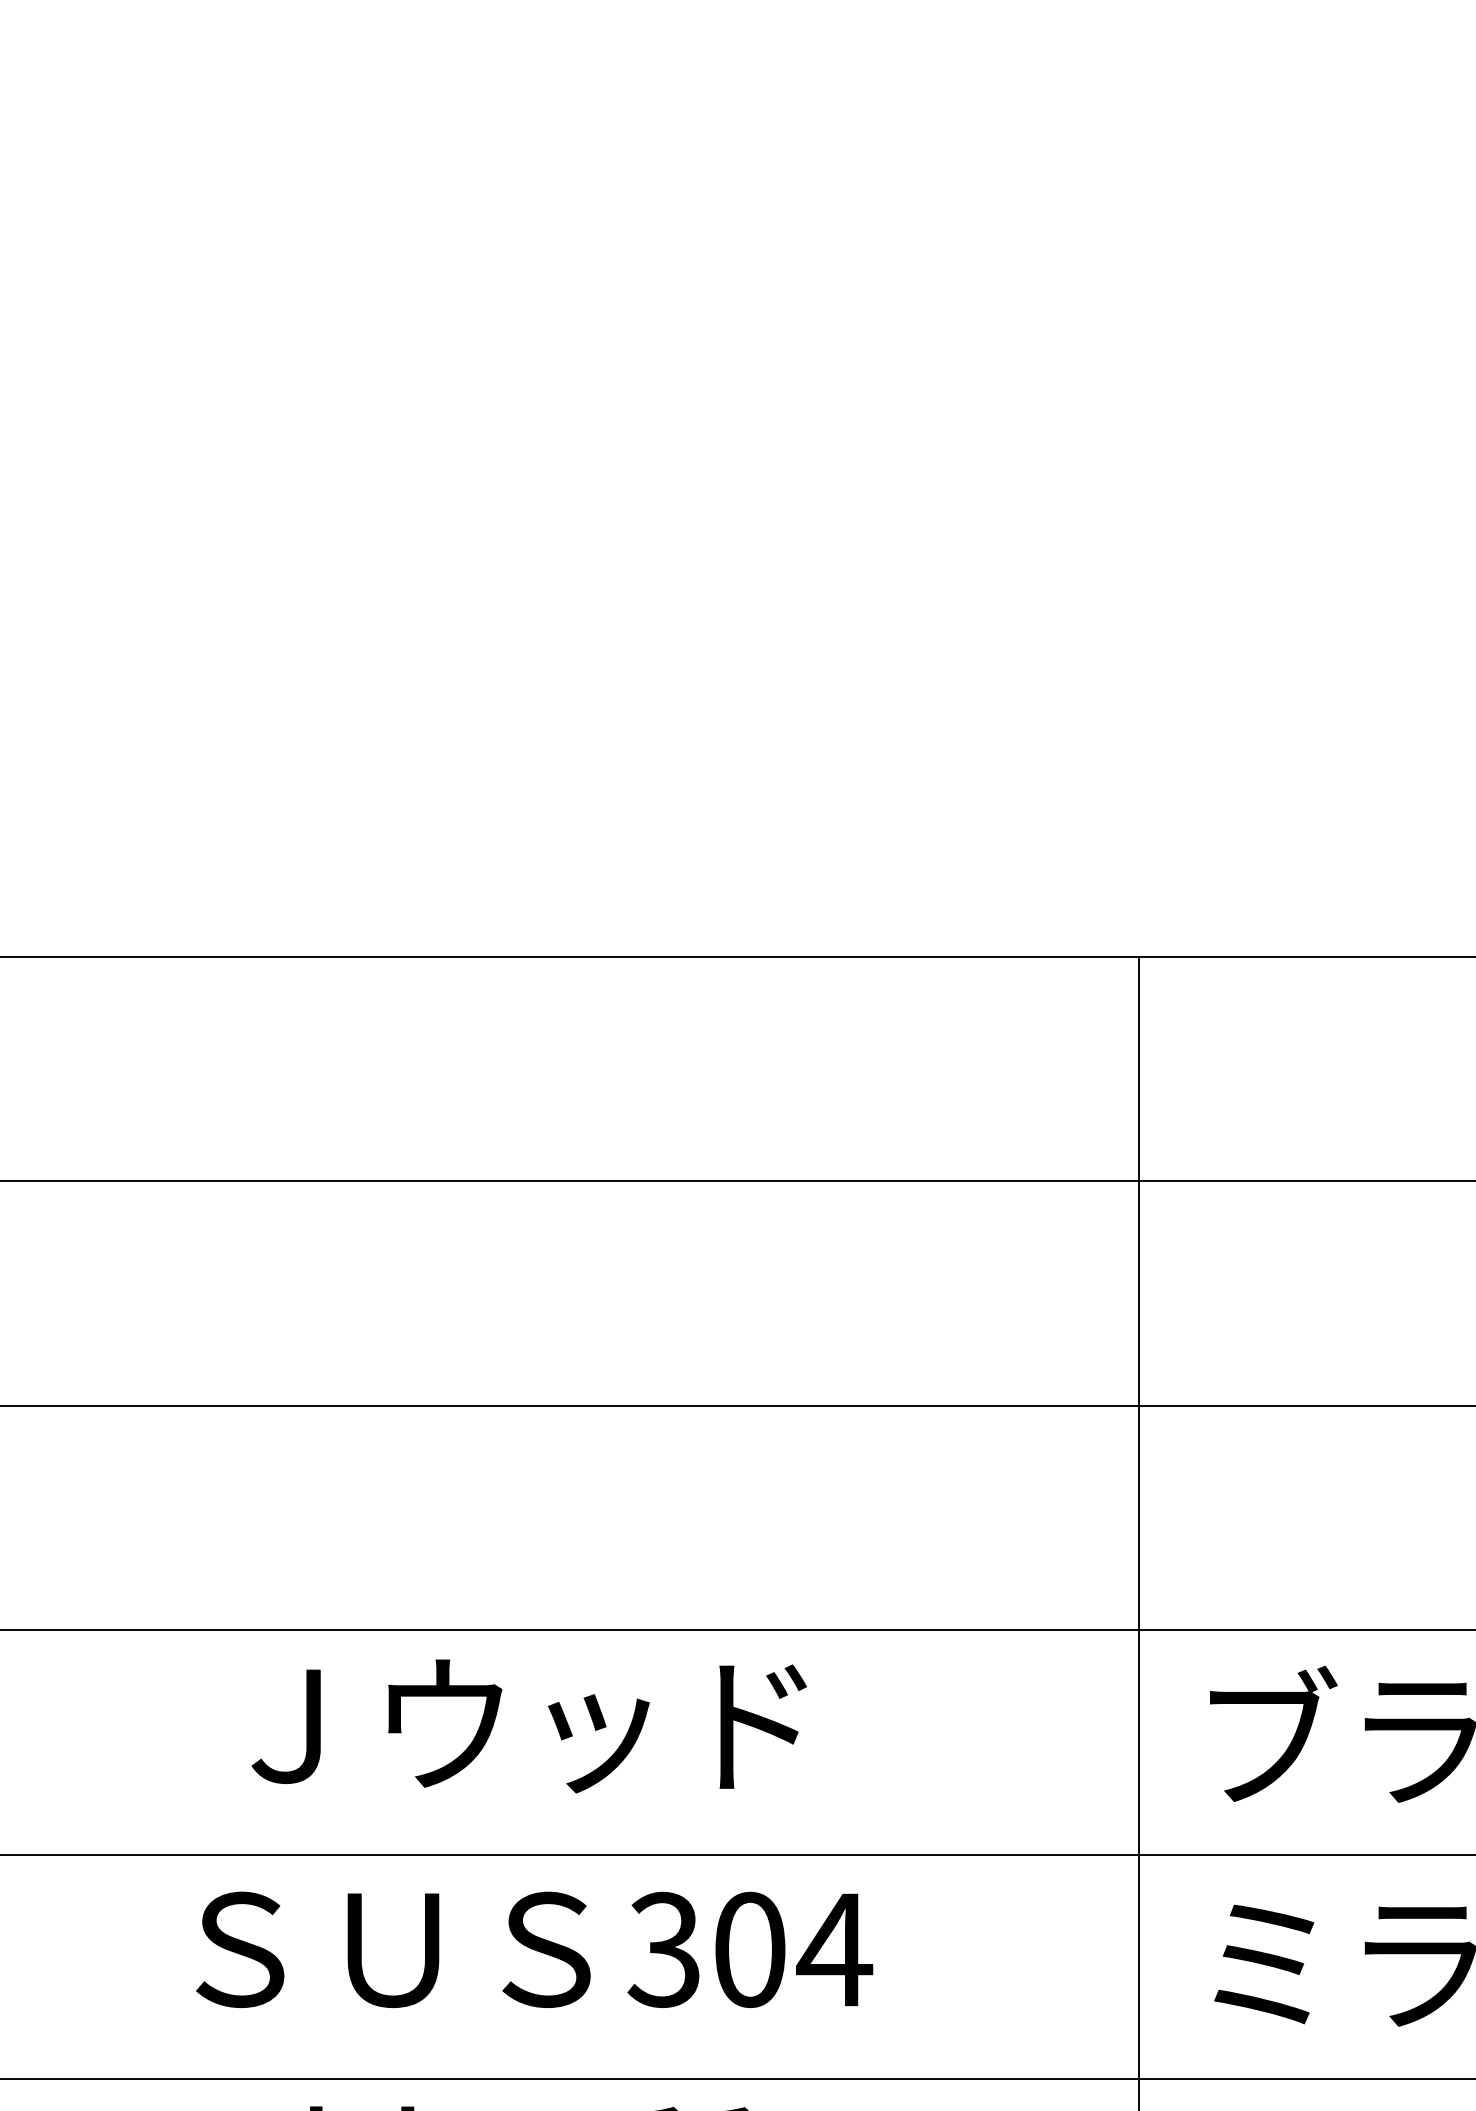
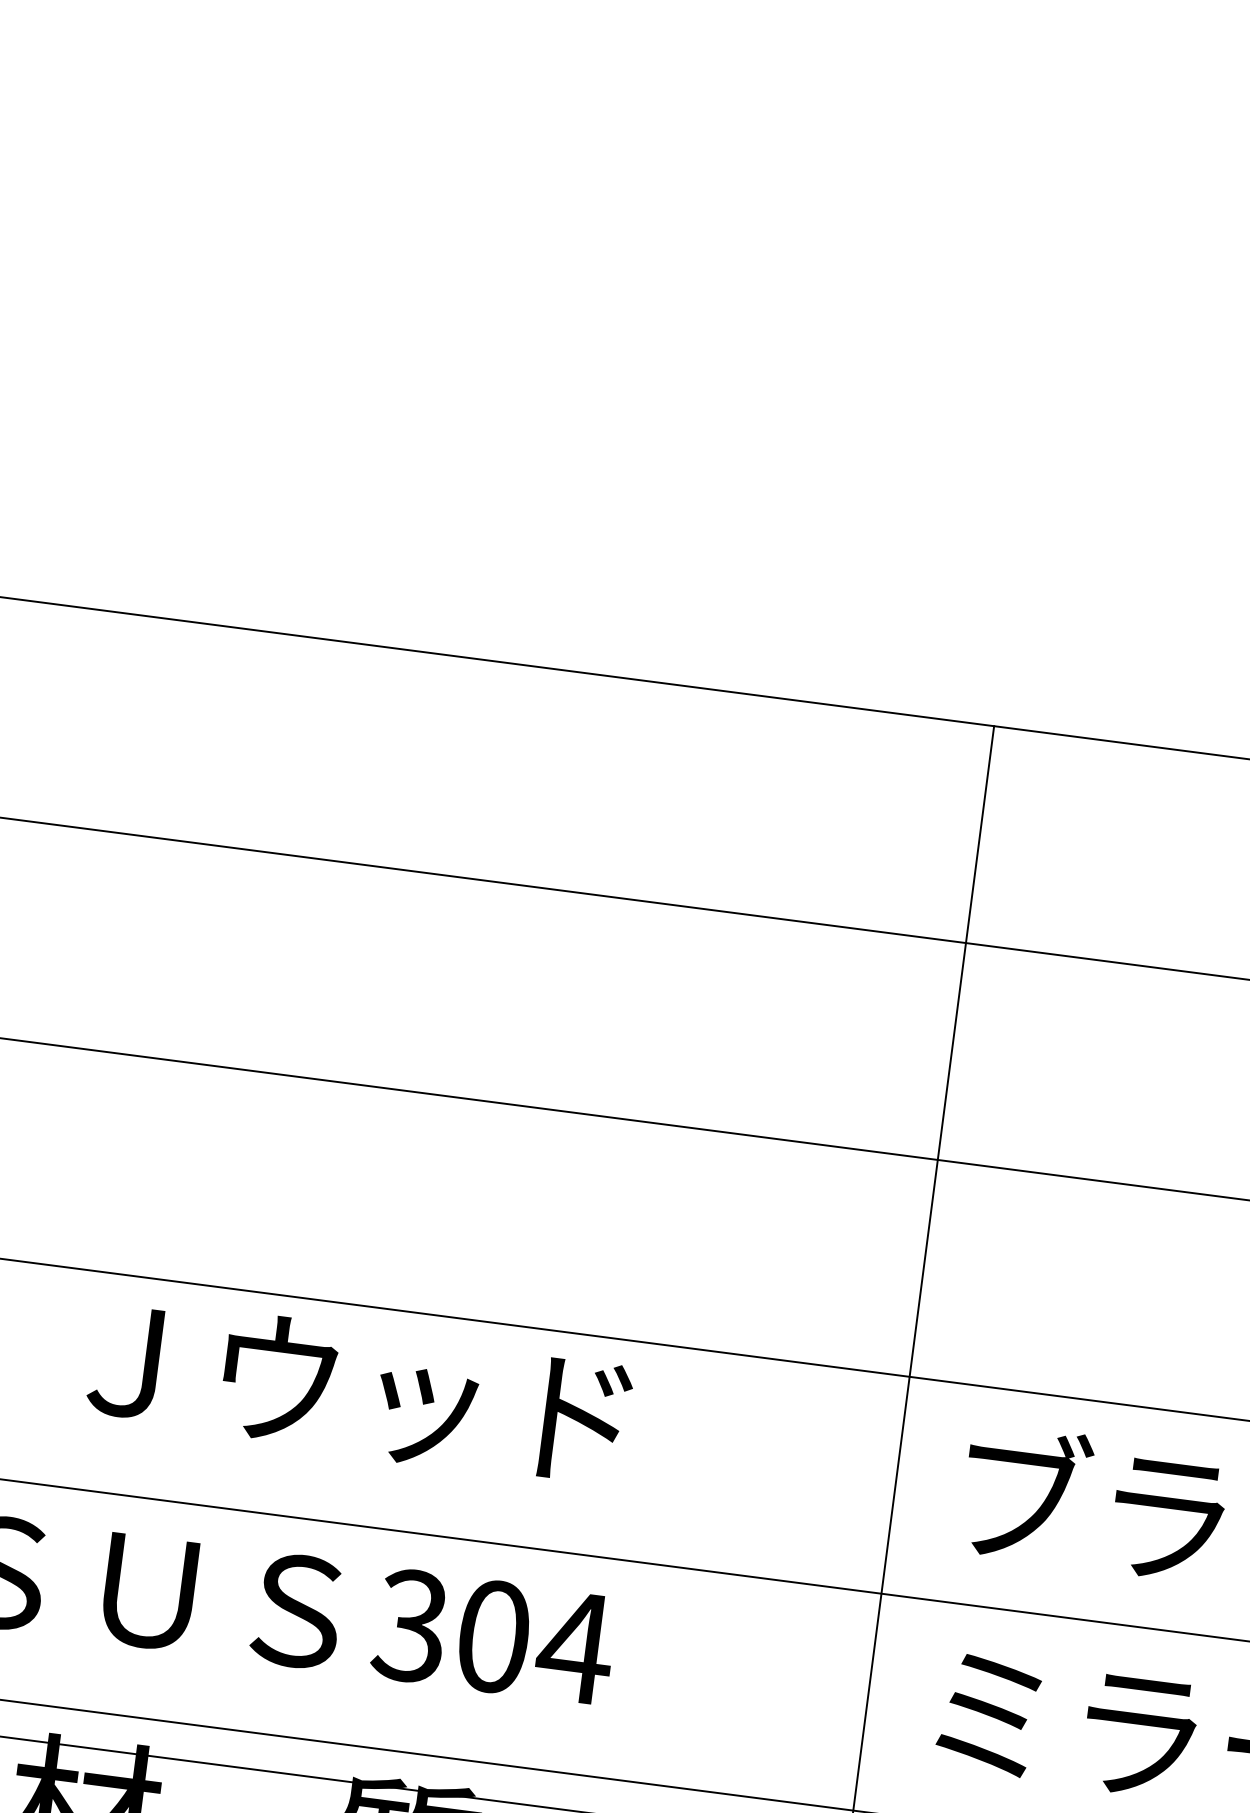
text: (528, 1726) -> (359, 1392), moved

